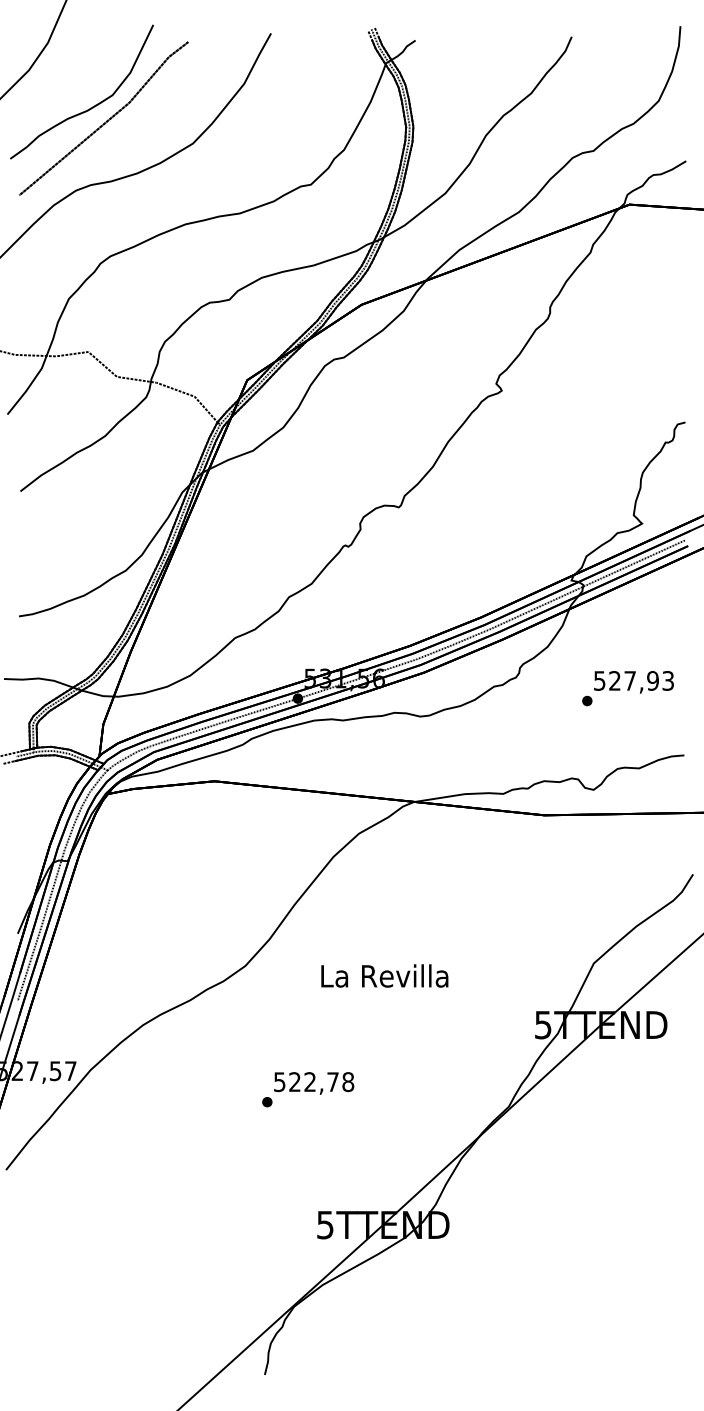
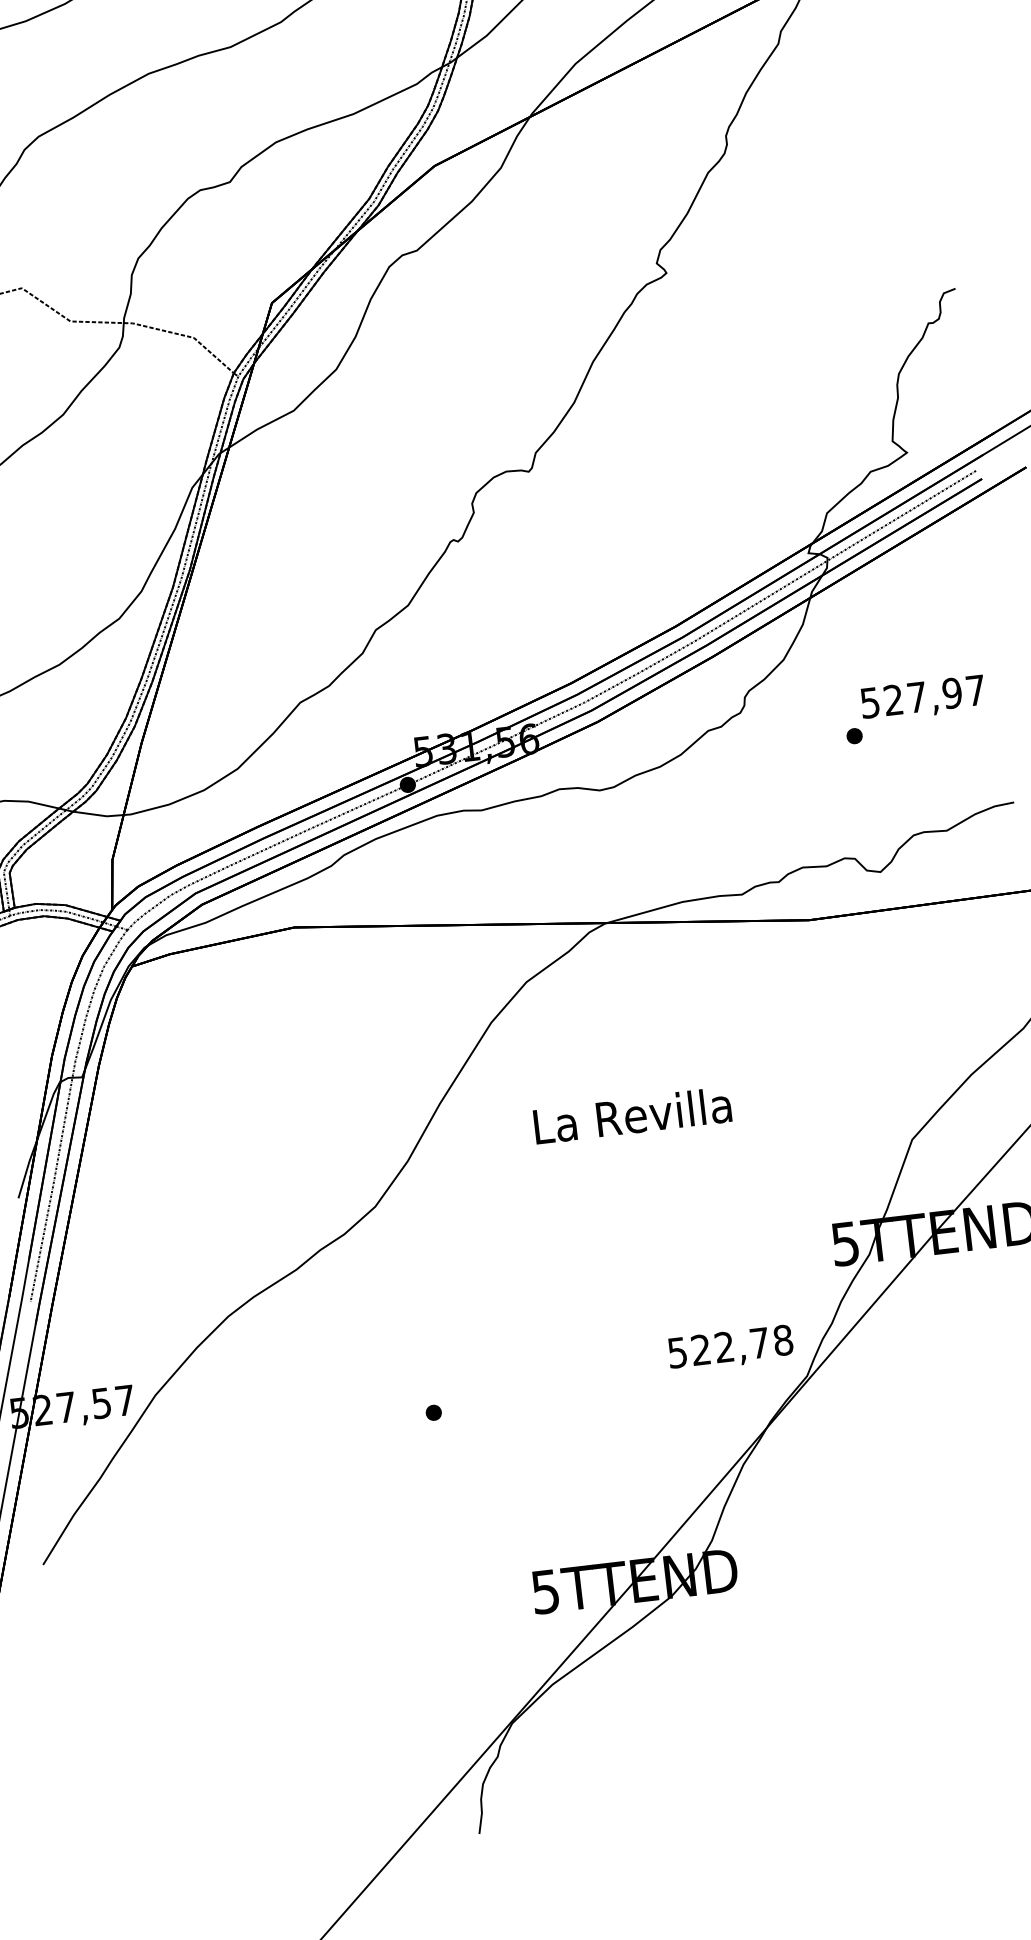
text: (667, 680) -> (974, 689), 527,93 -> 527,97
text: (384, 975) -> (632, 1114), moved
text: (314, 1083) -> (731, 1348), moved

